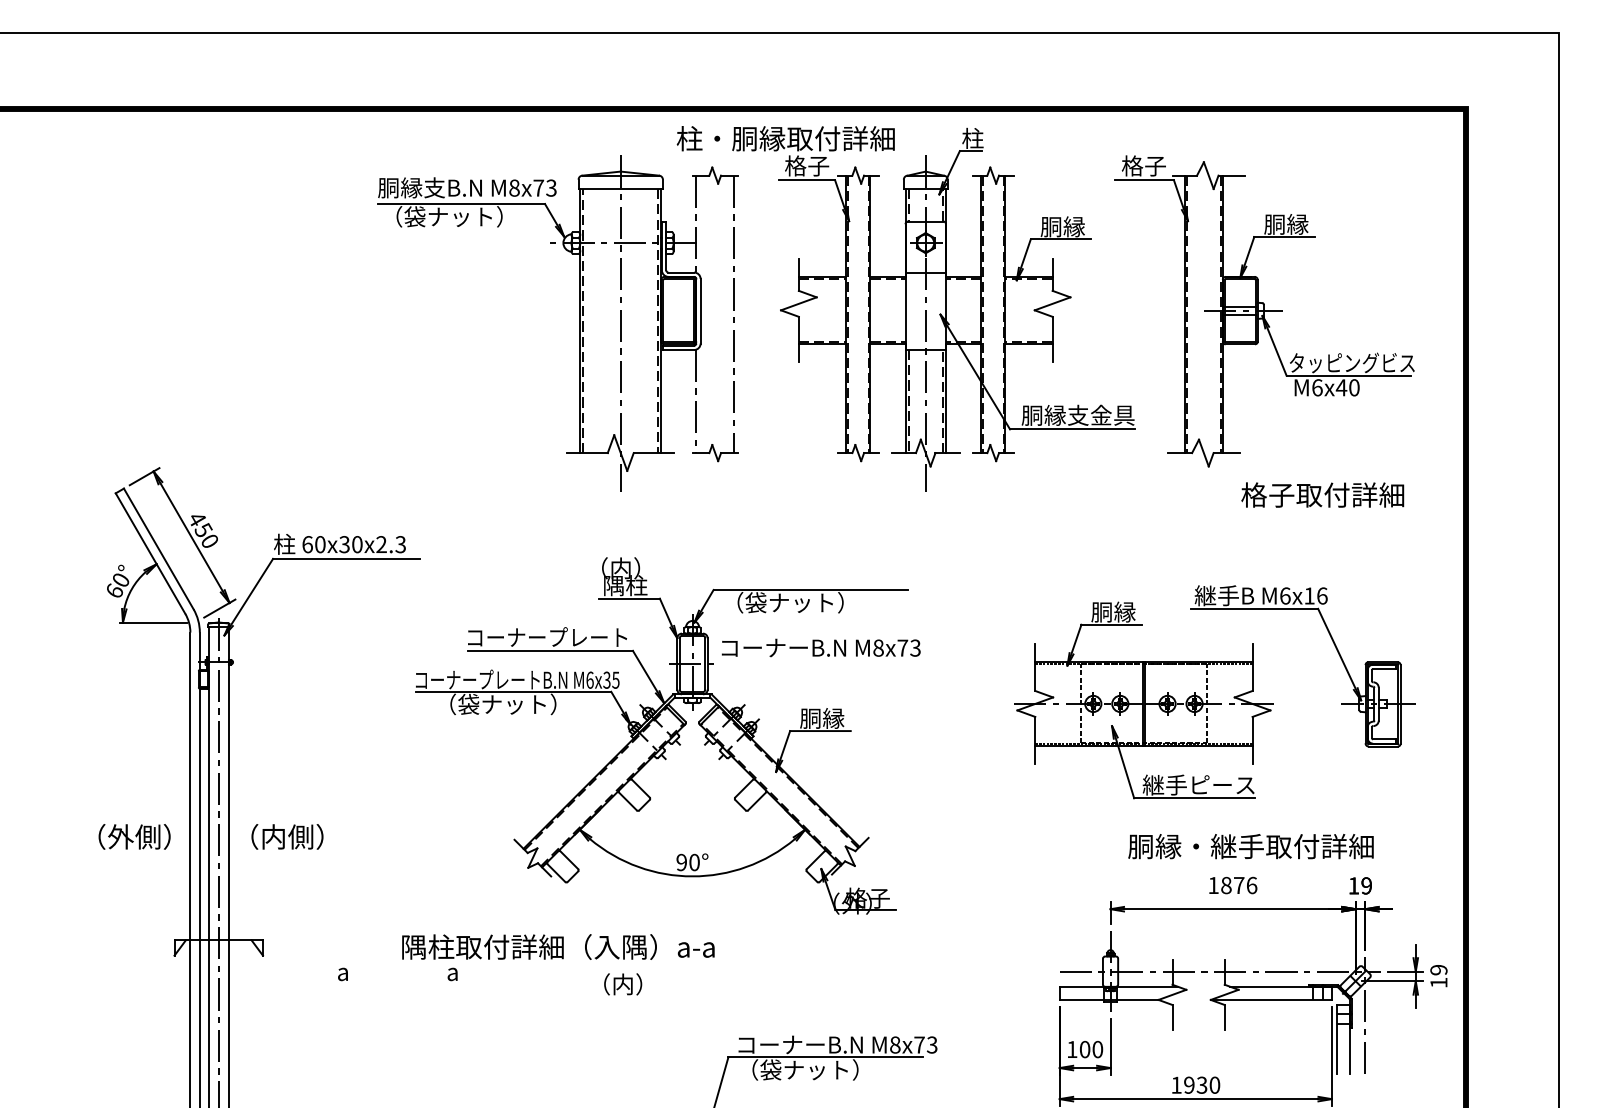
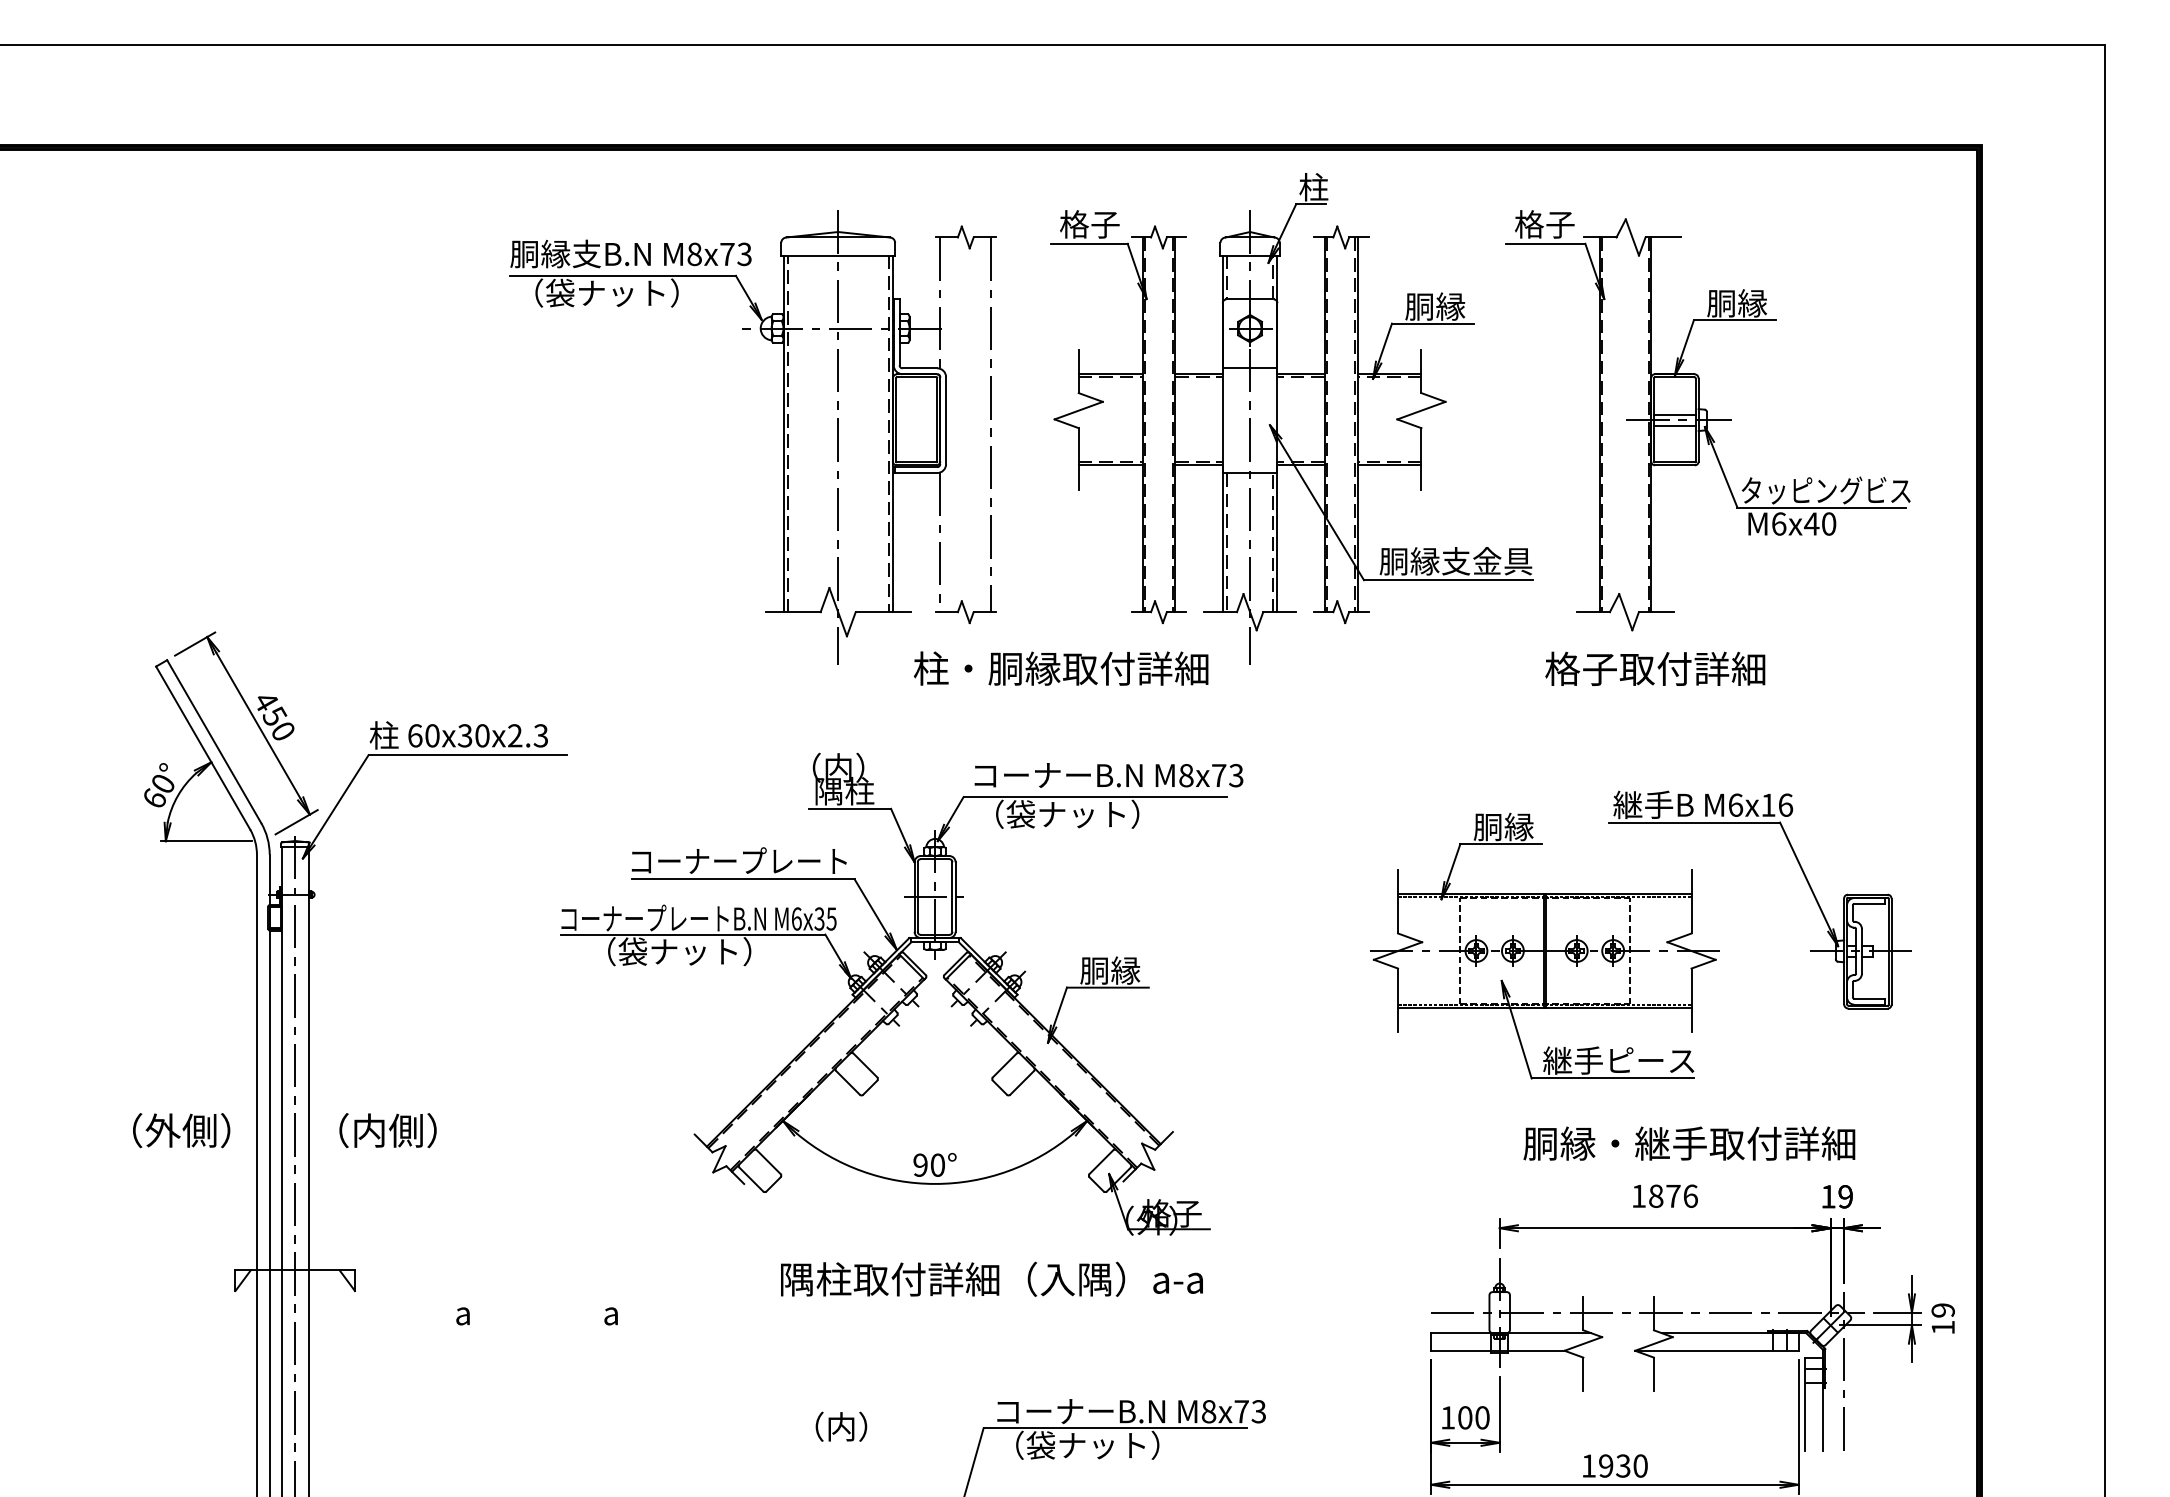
part: (785, 138) -> (1060, 668), moved
text: (1322, 494) -> (1655, 668), moved
text: (820, 648) -> (1108, 775), moved
text: (558, 946) -> (991, 1278), moved
text: (623, 984) -> (841, 1426), moved

